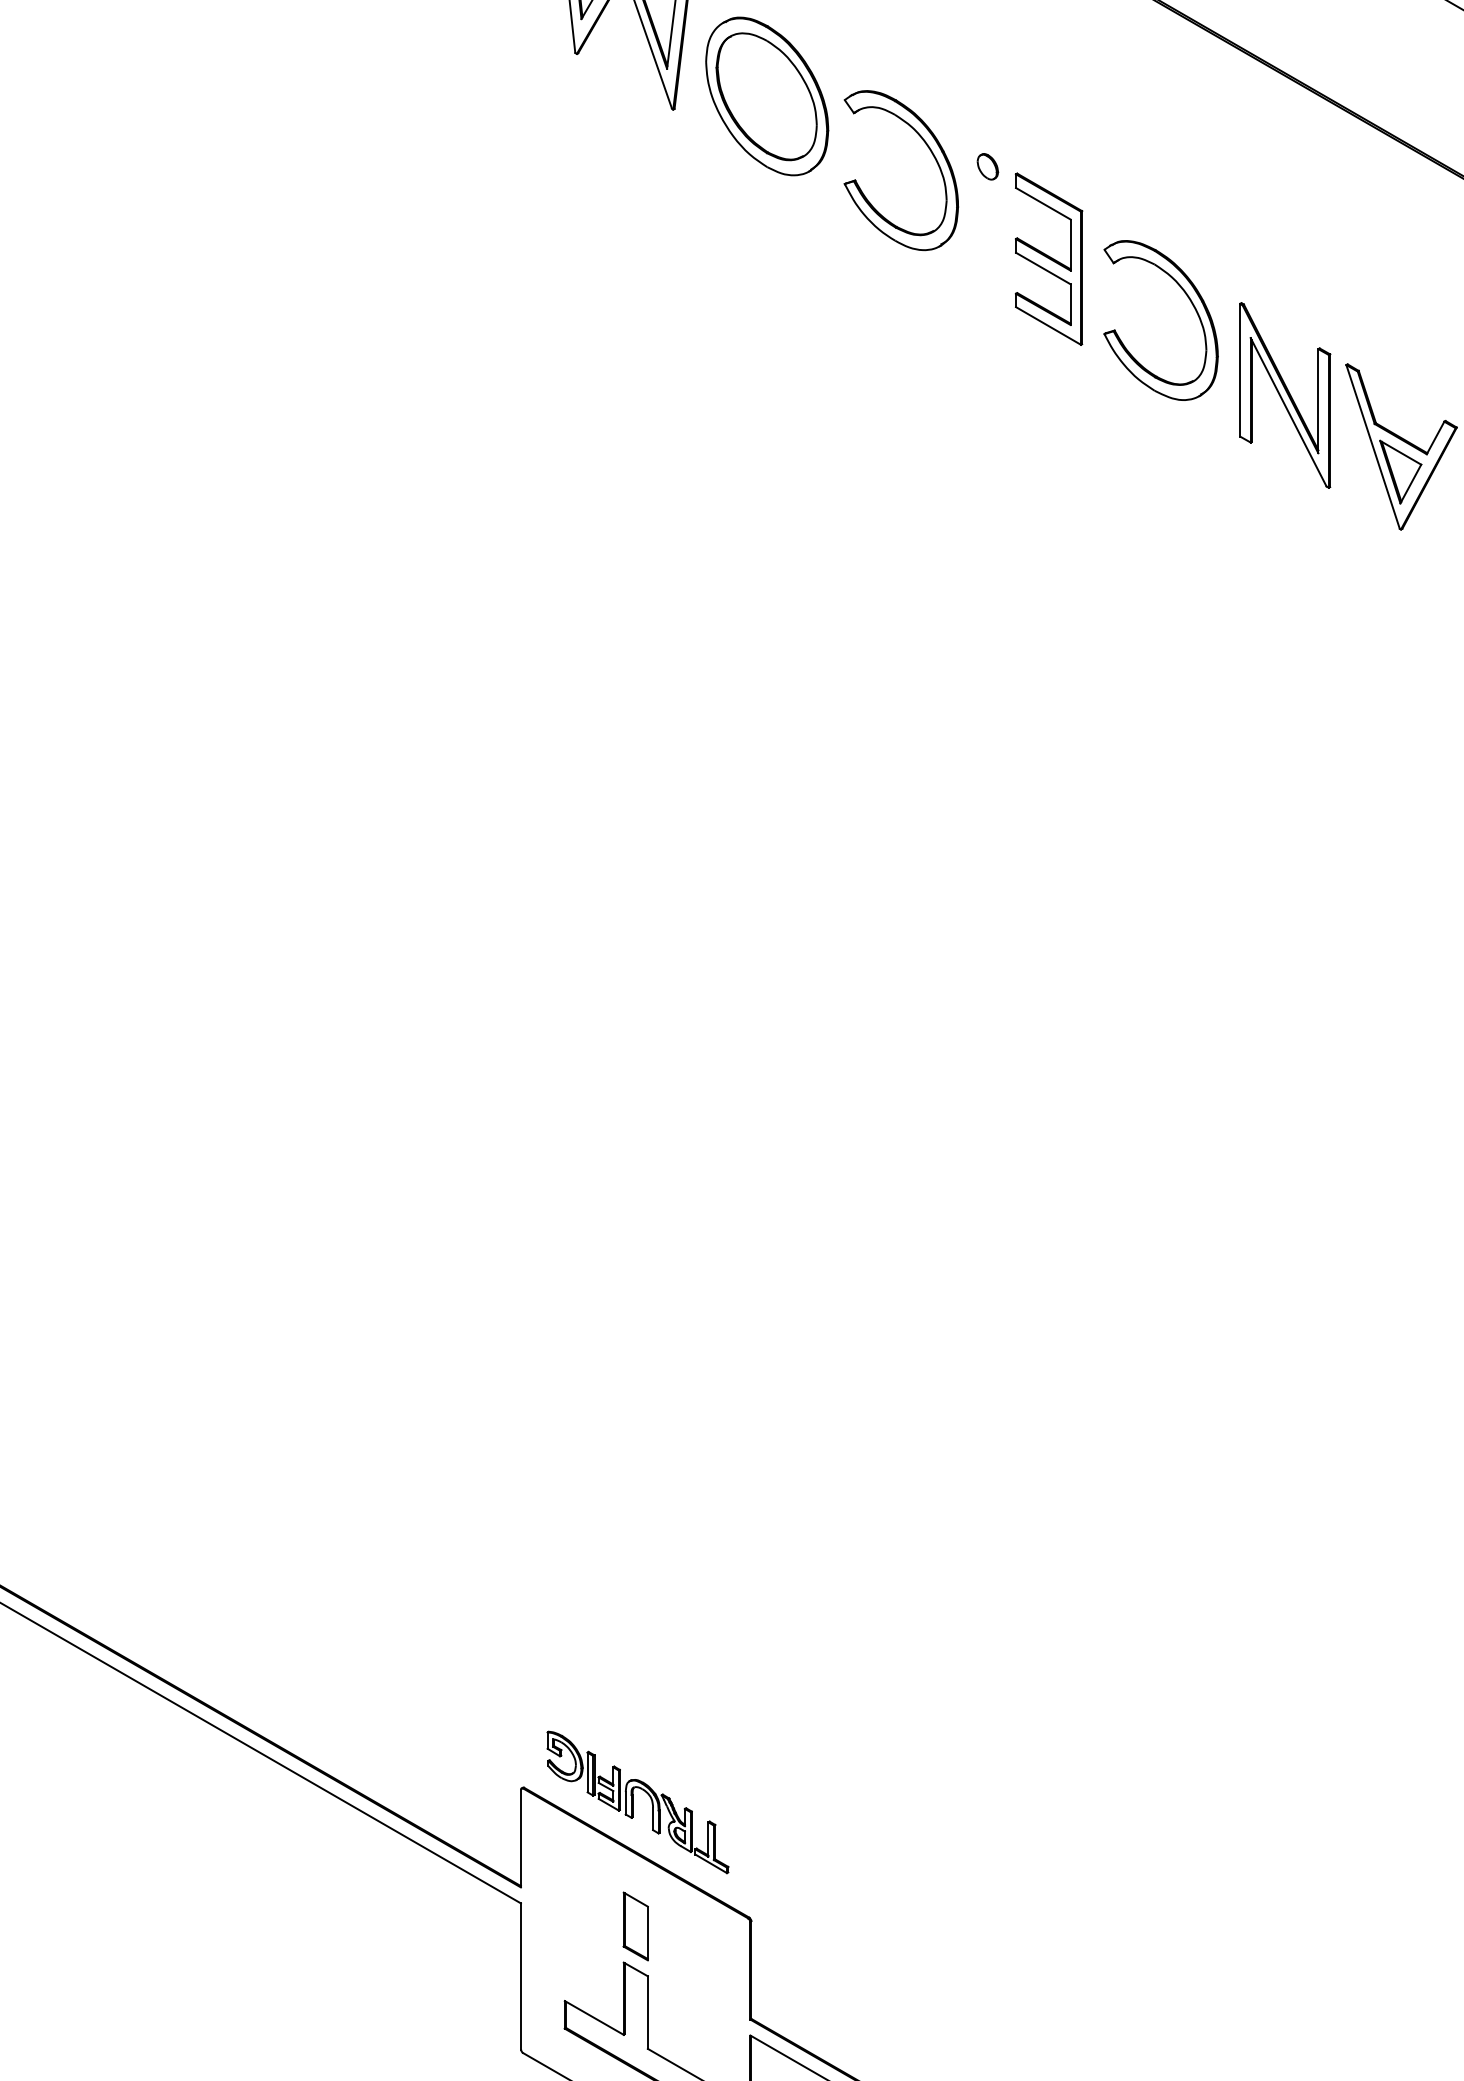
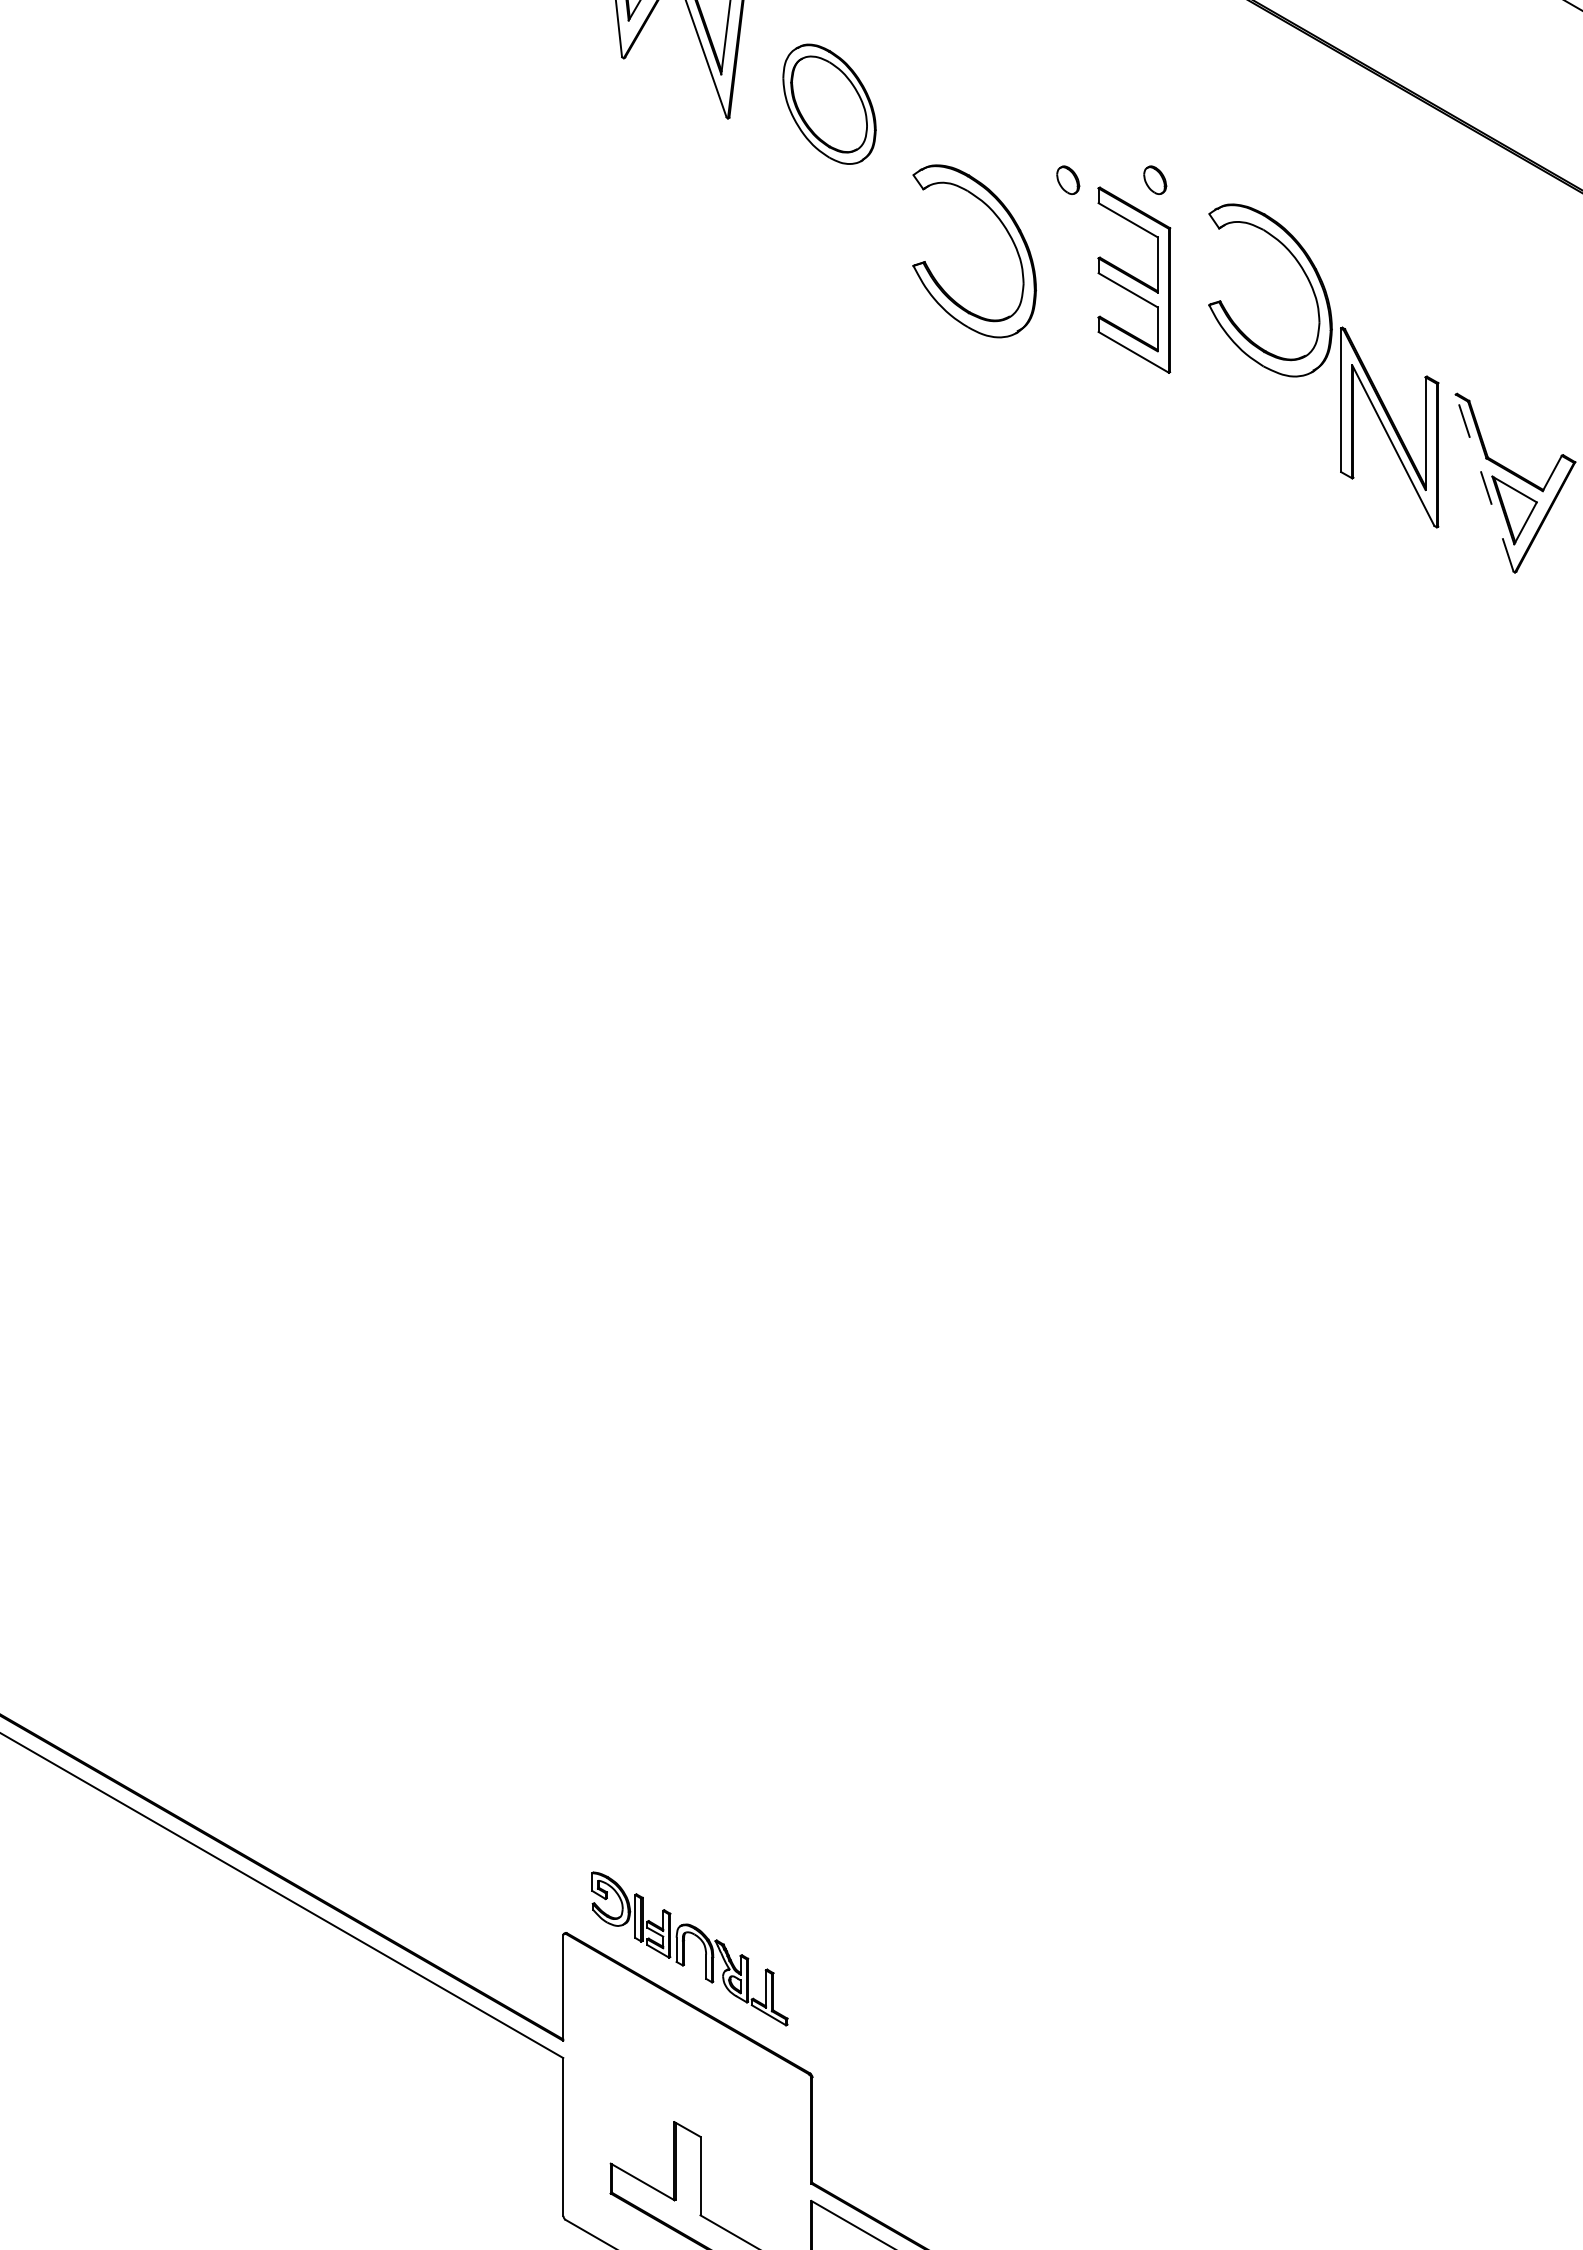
part: (767, 96) -> (829, 104), size x0.7
part: (932, 155) -> (1008, 235), moved
part: (1068, 166) -> (1155, 179), added
part: (1189, 301) -> (1301, 269), moved
line: (1372, 446) -> (1484, 482), solid -> dashed
part: (635, 1925) -> (687, 2082), removed

